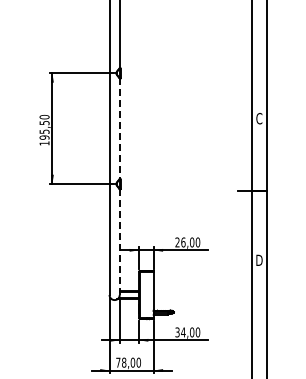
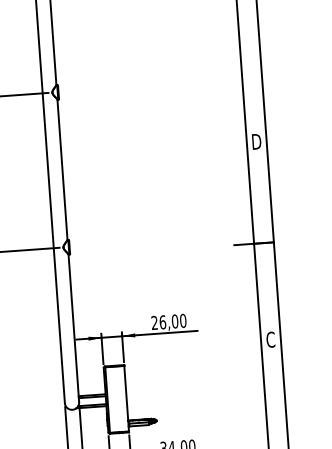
text: (259, 118) -> (256, 141), C -> D
line: (119, 129) -> (62, 170), dashed -> solid
line: (119, 242) -> (73, 328), dashed -> solid
text: (259, 260) -> (271, 339), D -> C

